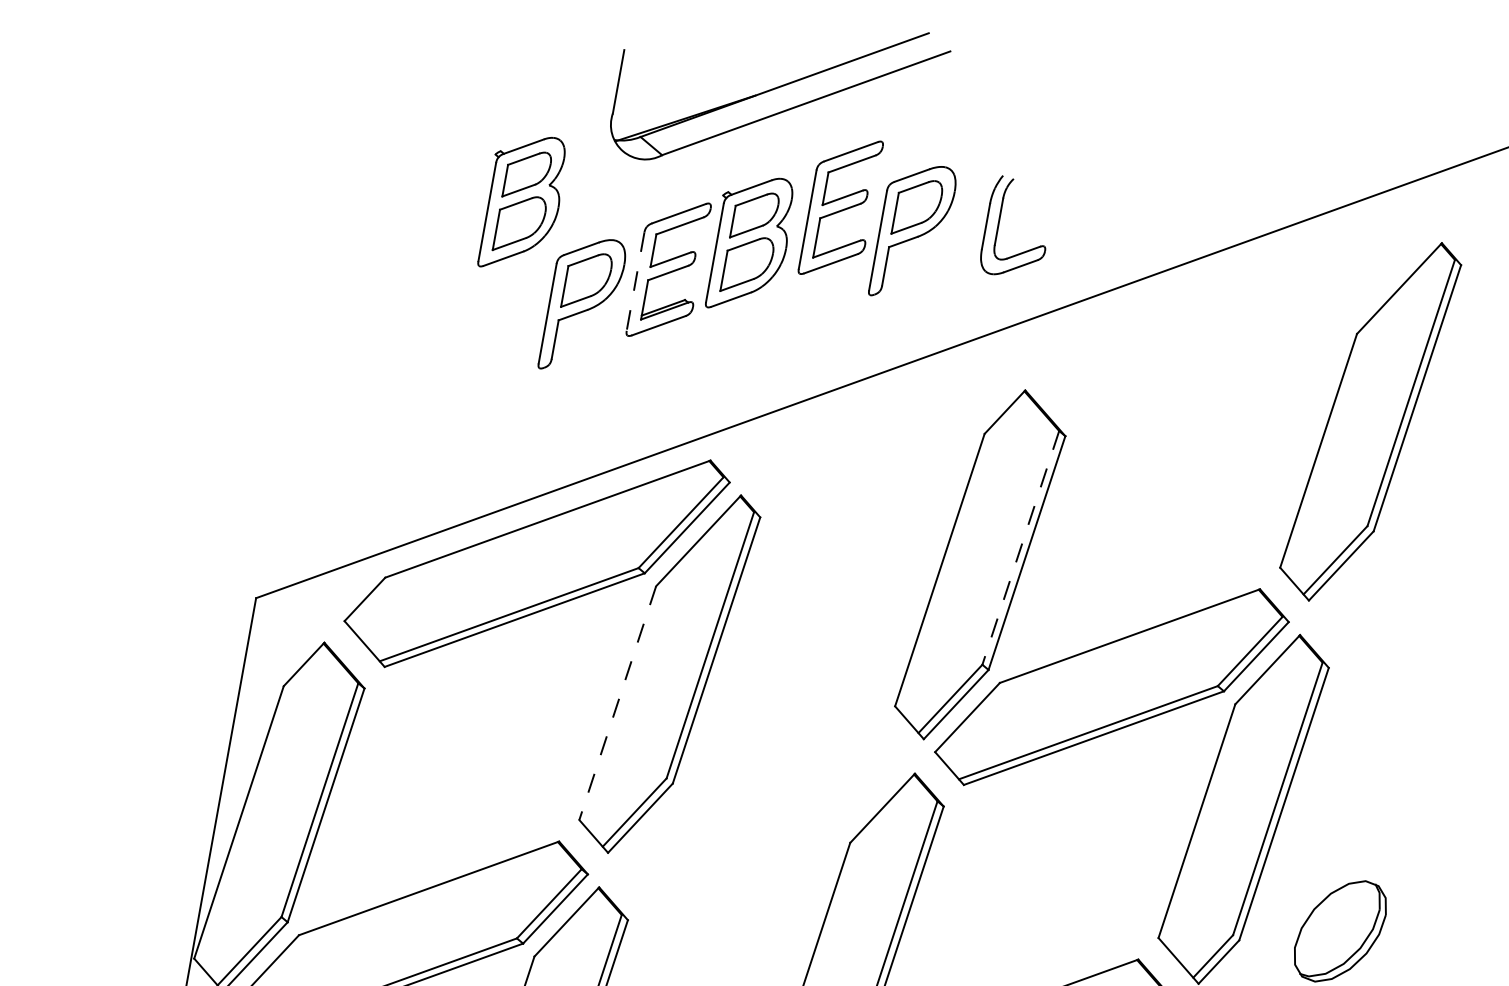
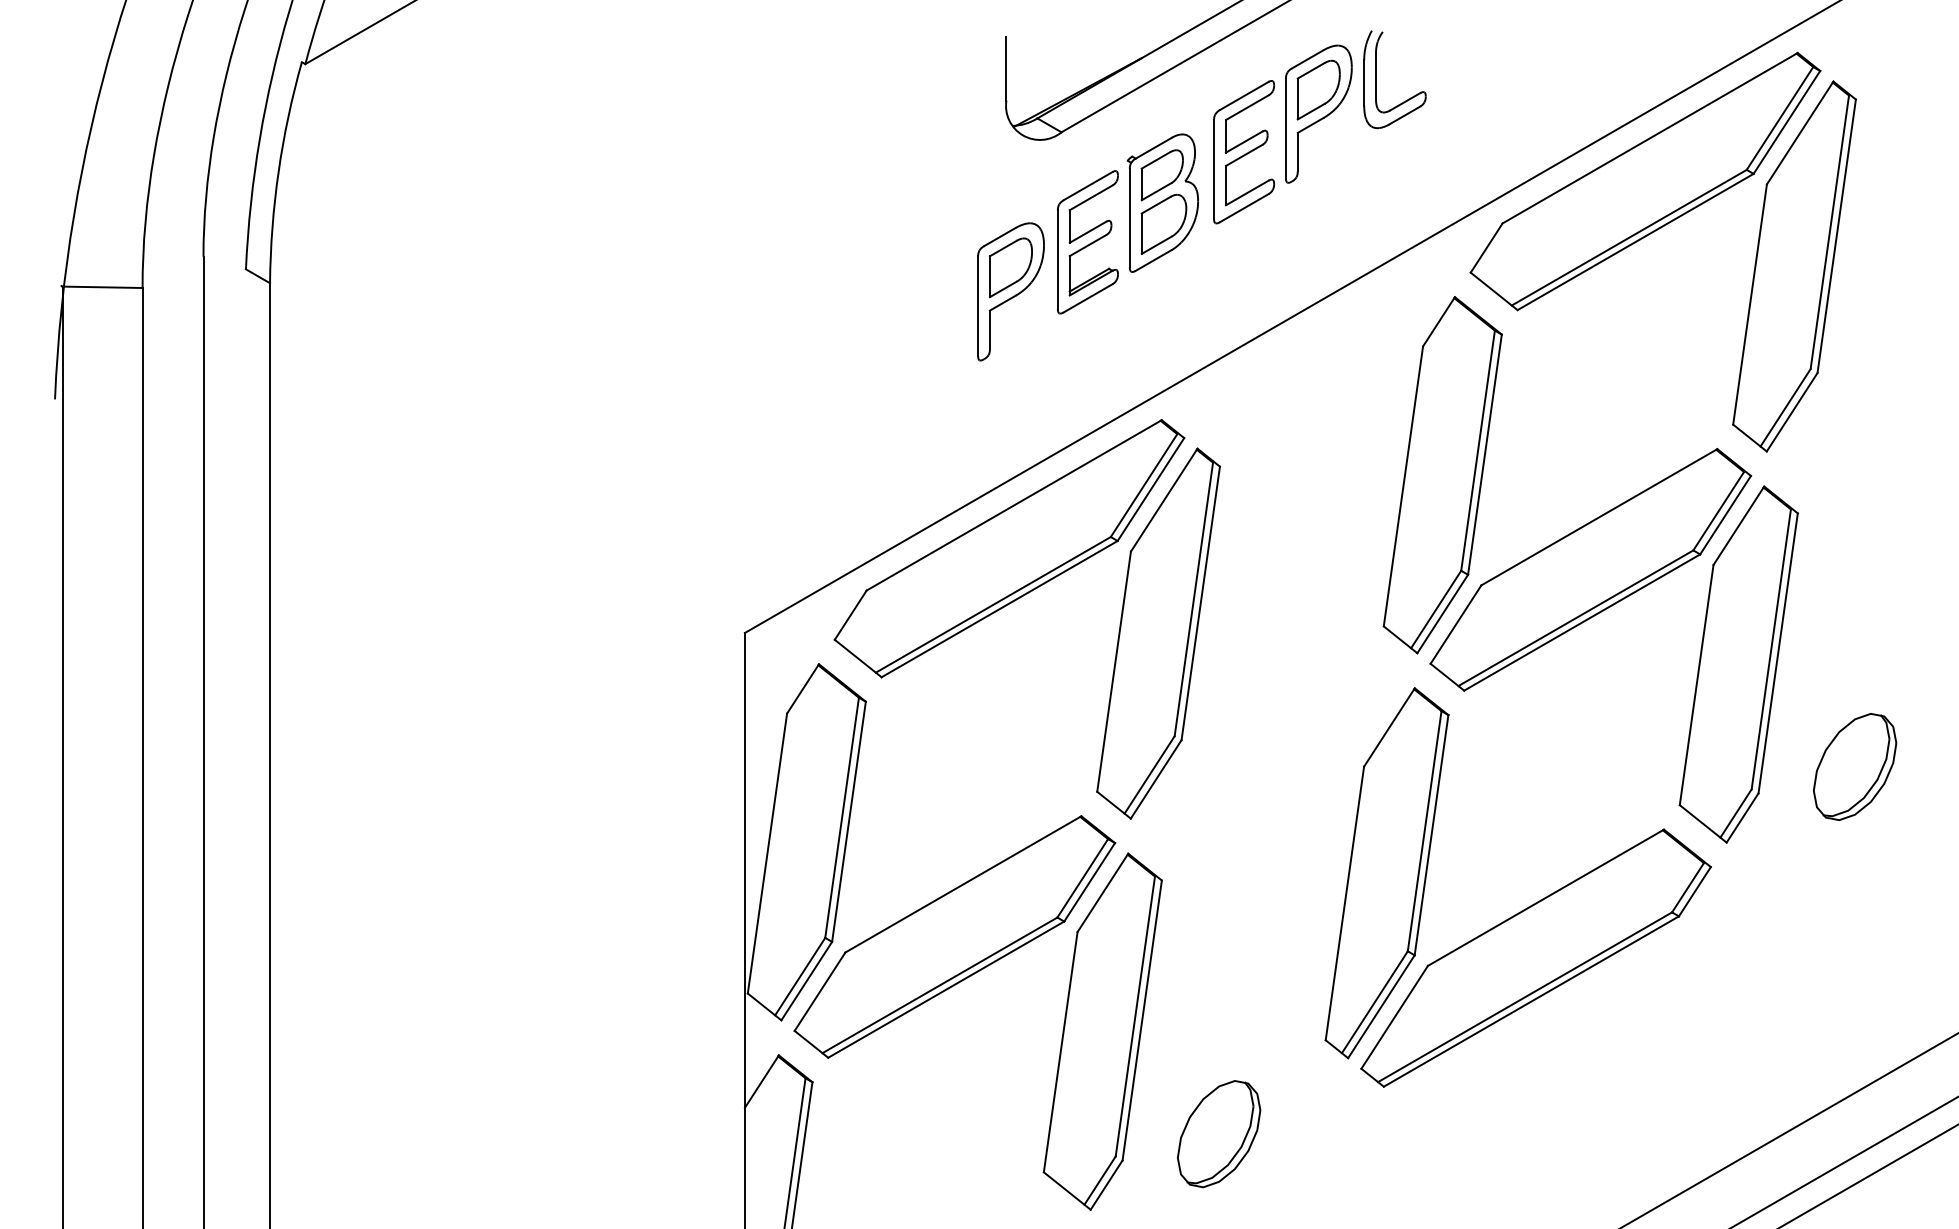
part: (522, 202) -> (934, 202), removed
part: (998, 225) -> (1376, 79), moved
part: (913, 231) -> (1318, 113), moved
line: (635, 282) -> (1057, 260), dashed -> solid
part: (1236, 309) -> (1645, 181), added
line: (1021, 548) -> (1478, 451), dashed -> solid
line: (618, 704) -> (1114, 672), dashed -> solid

